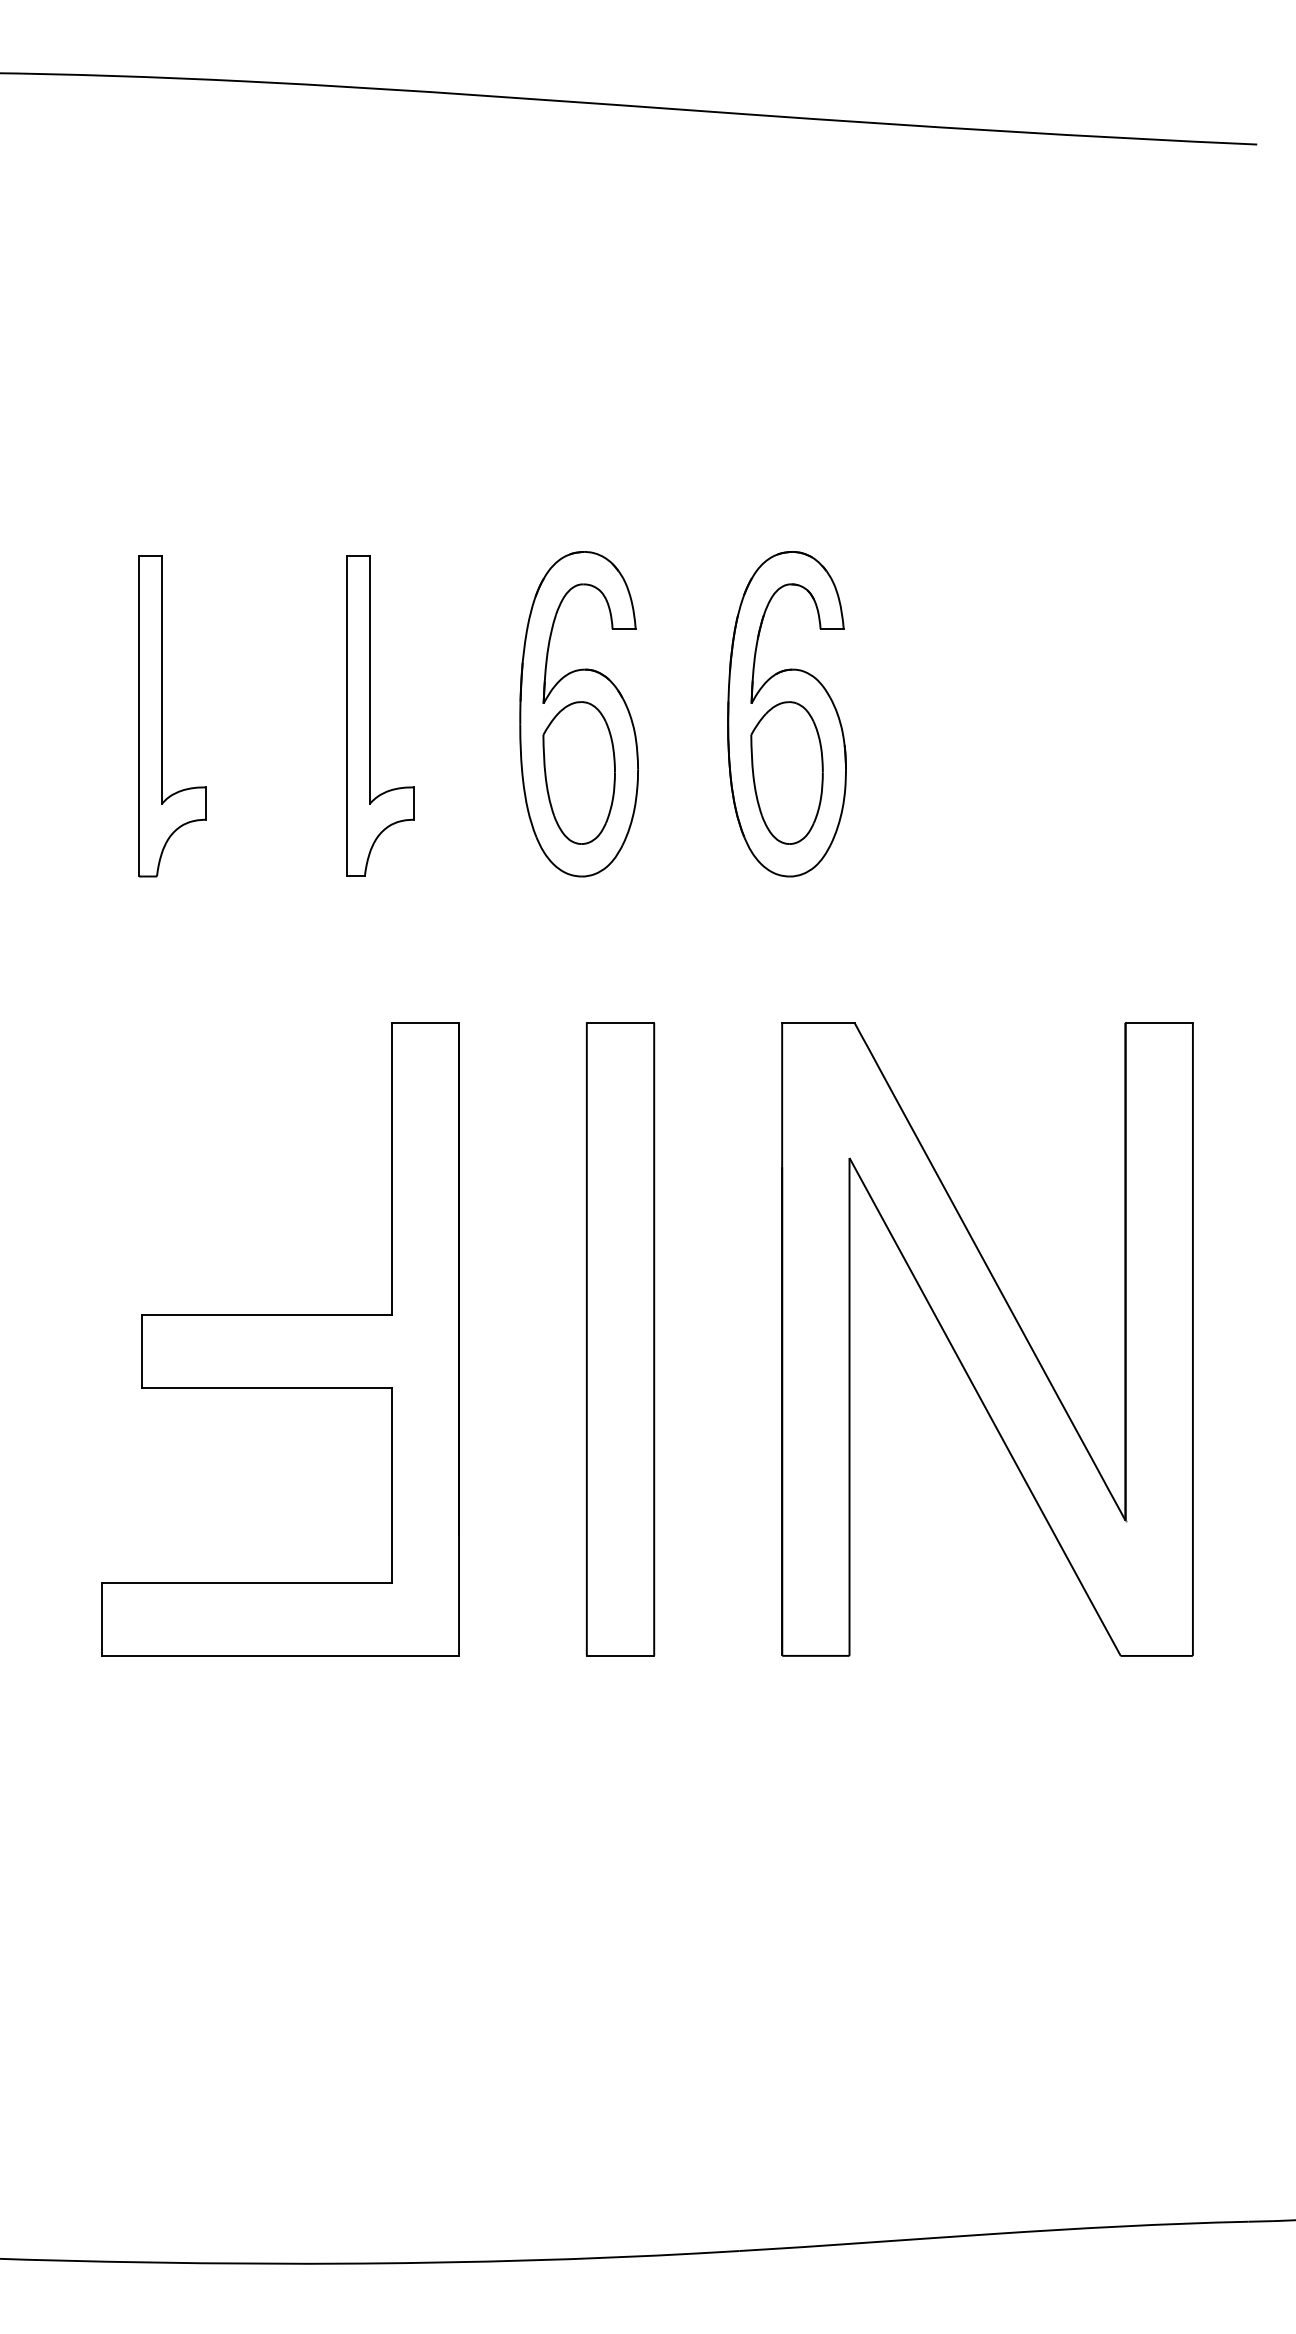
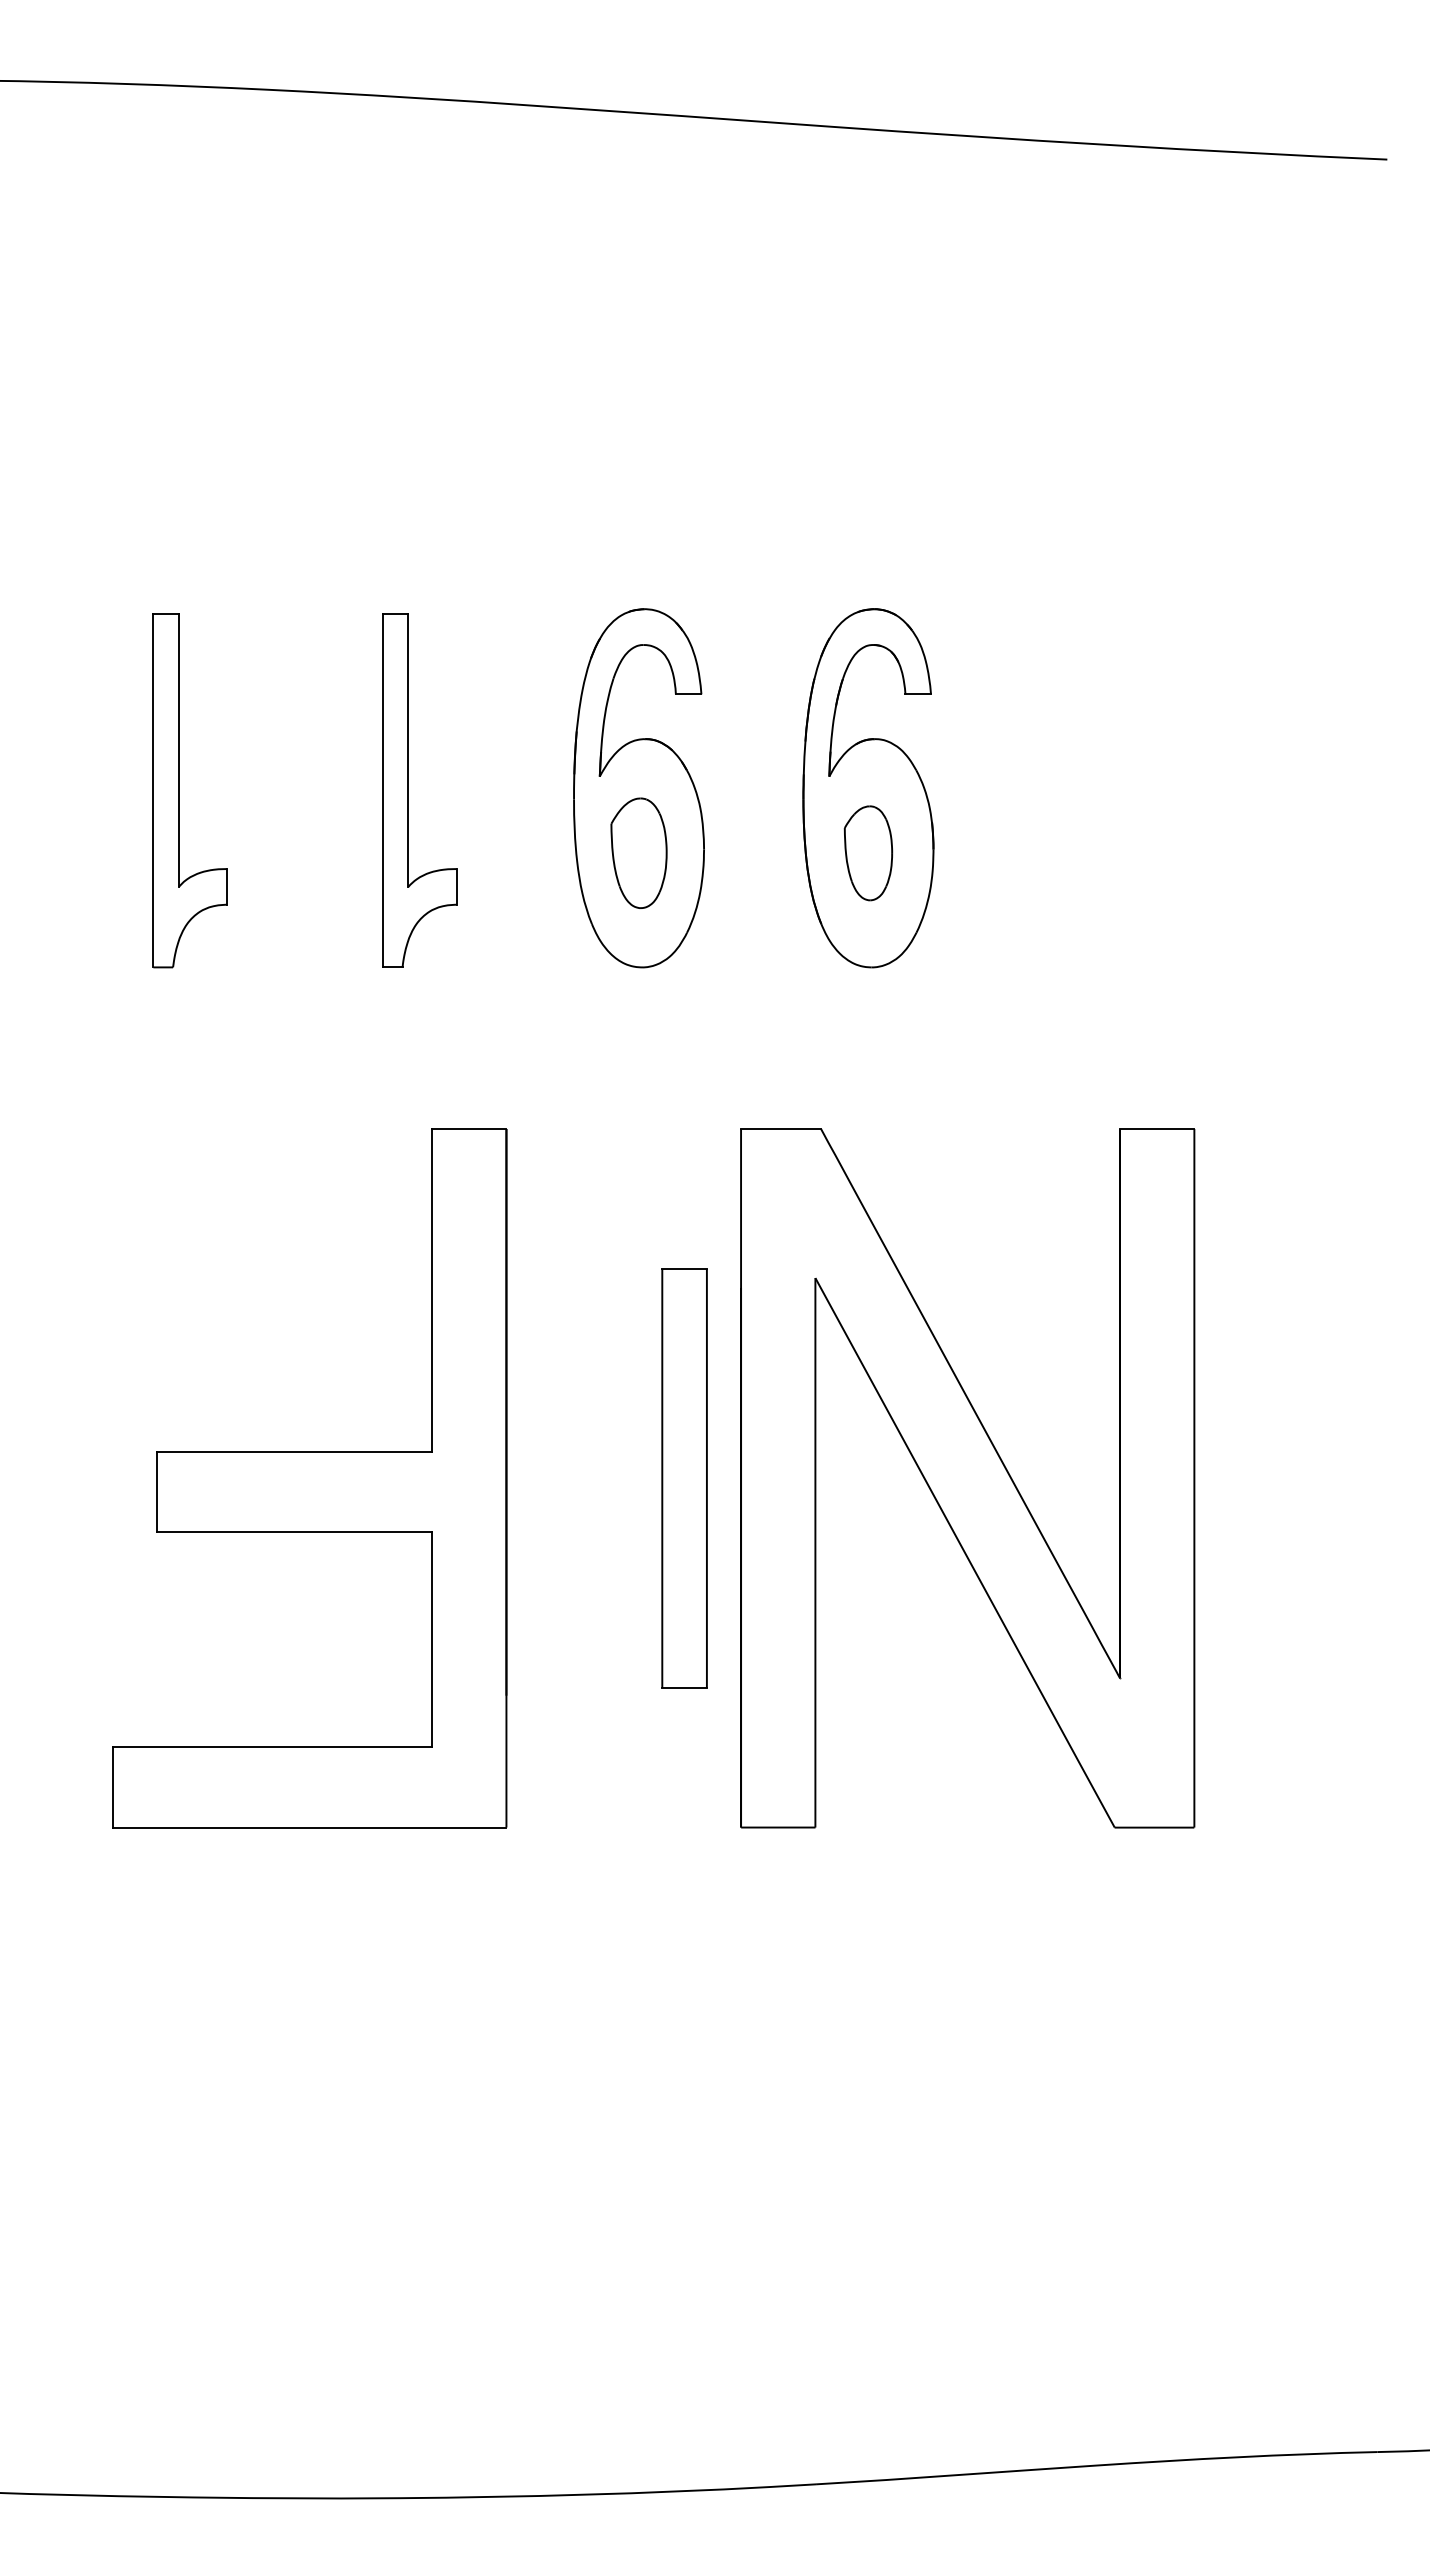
part: (578, 773) -> (638, 853), size x0.7
part: (787, 773) -> (868, 853), size x0.6
part: (620, 1339) -> (684, 1478), size x0.6
part: (987, 1339) -> (967, 1478), moved

